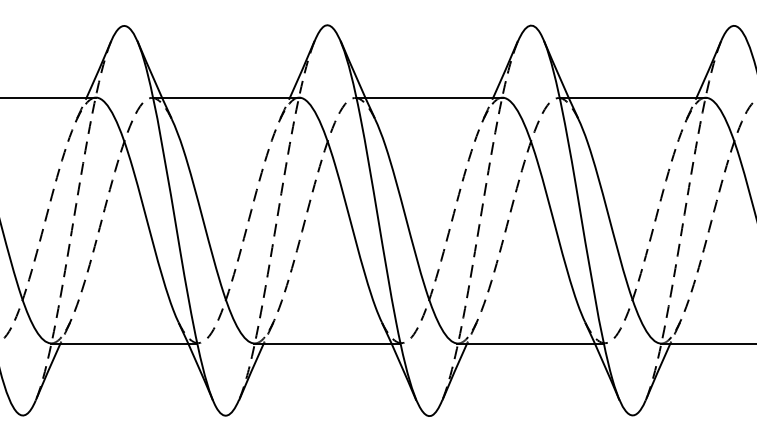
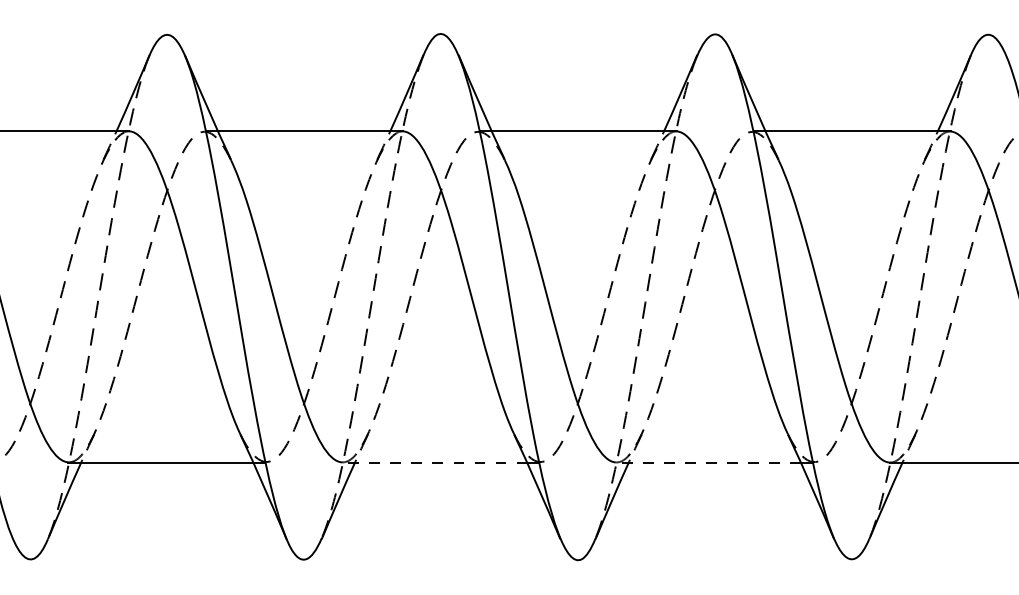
line: (322, 343) -> (434, 462), solid -> dashed
line: (526, 343) -> (708, 462), solid -> dashed

